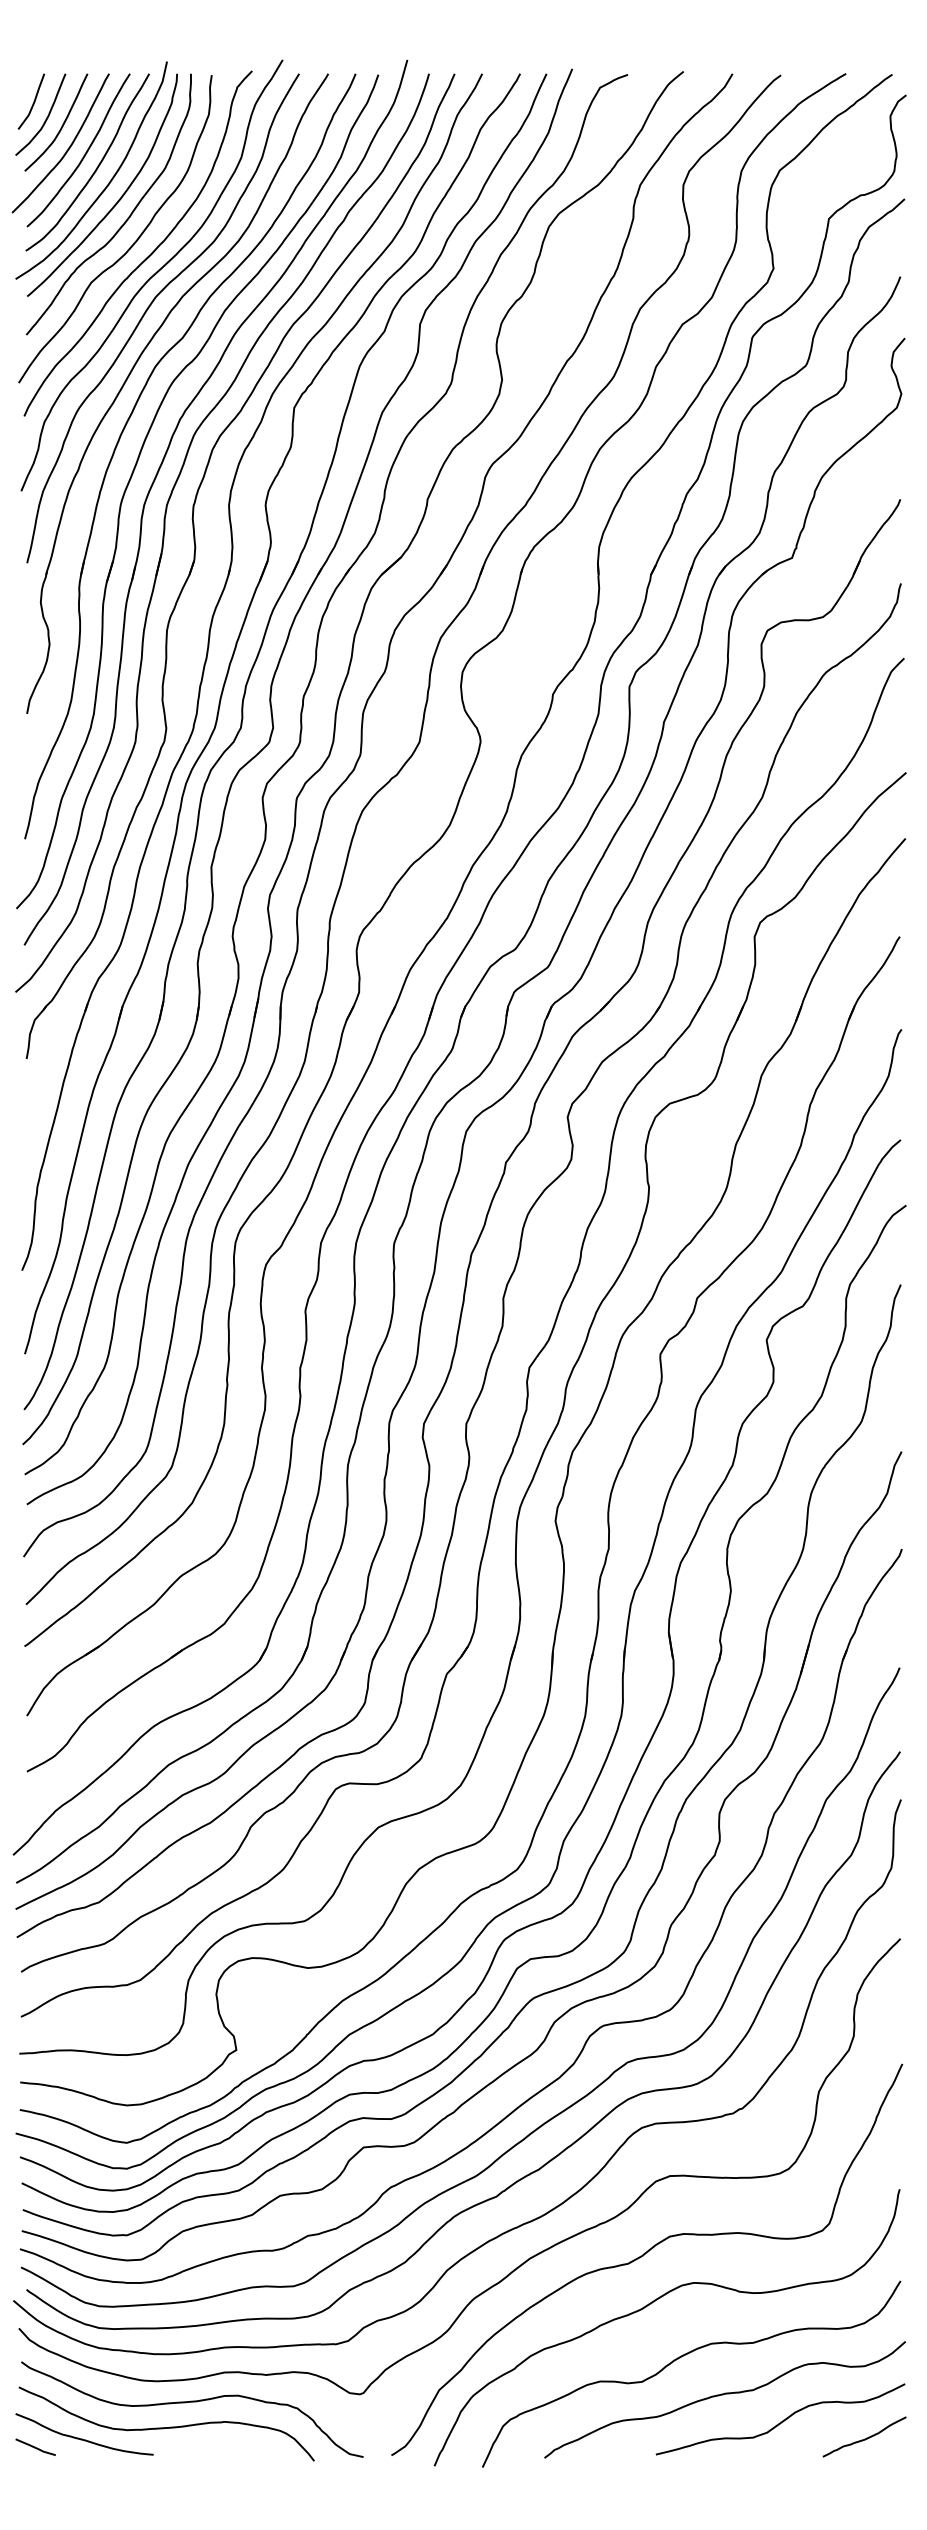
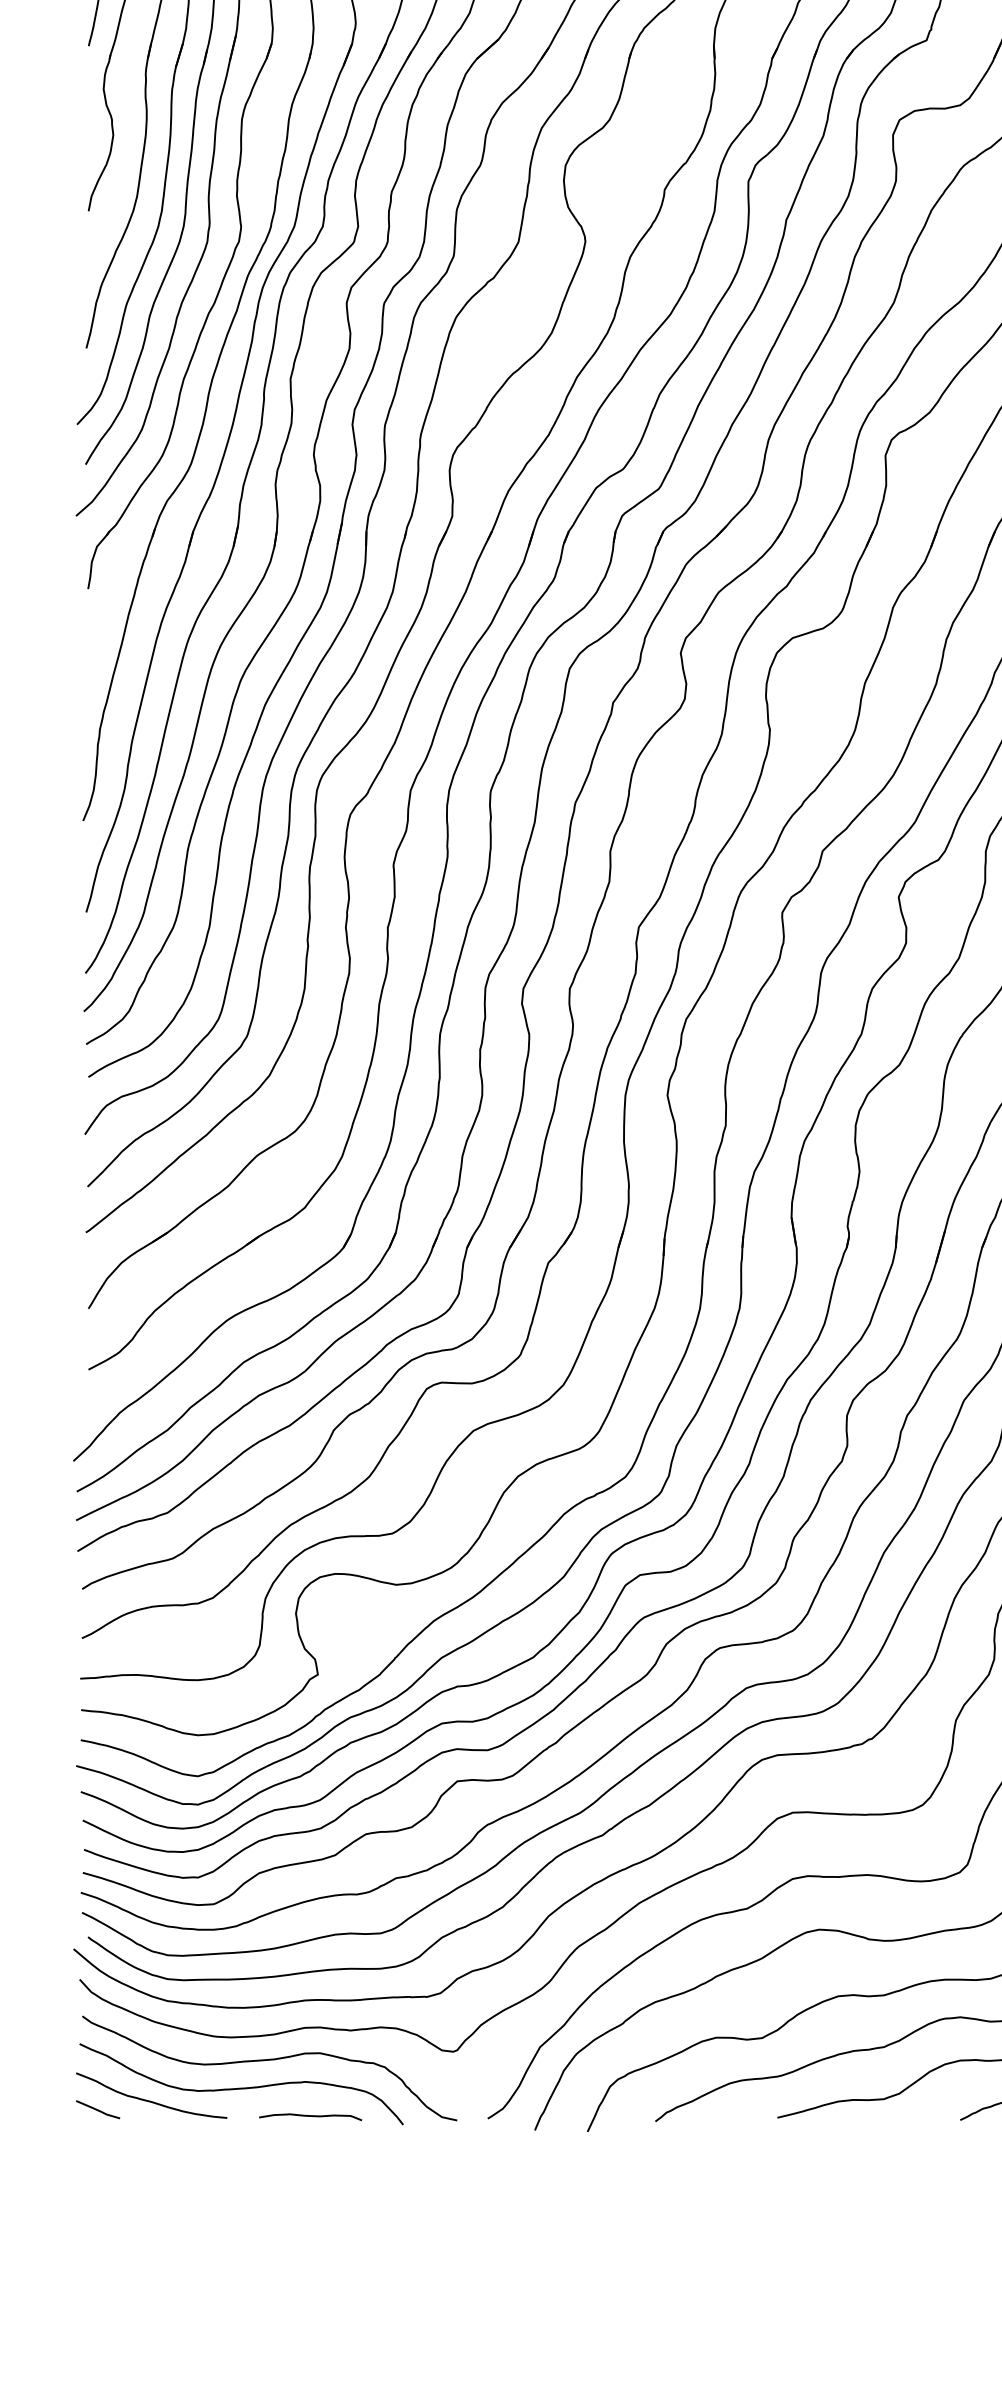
curve: (229, 2453) -> (310, 2116), added

